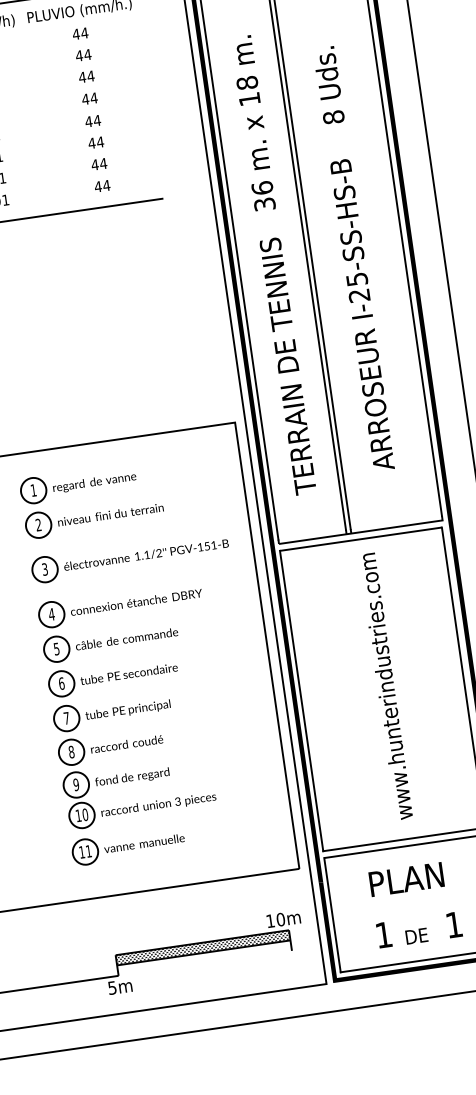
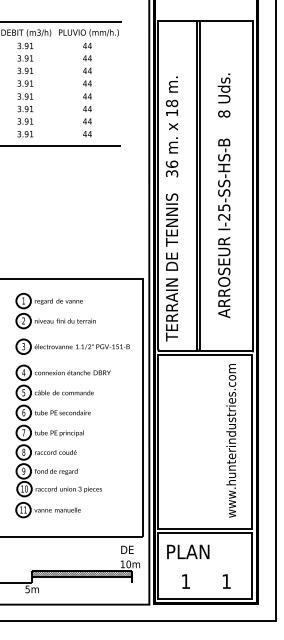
text: (272, 264) -> (171, 208), moved
text: (386, 685) -> (231, 440), moved
text: (406, 878) -> (188, 551), moved
text: (416, 935) -> (127, 549), moved

